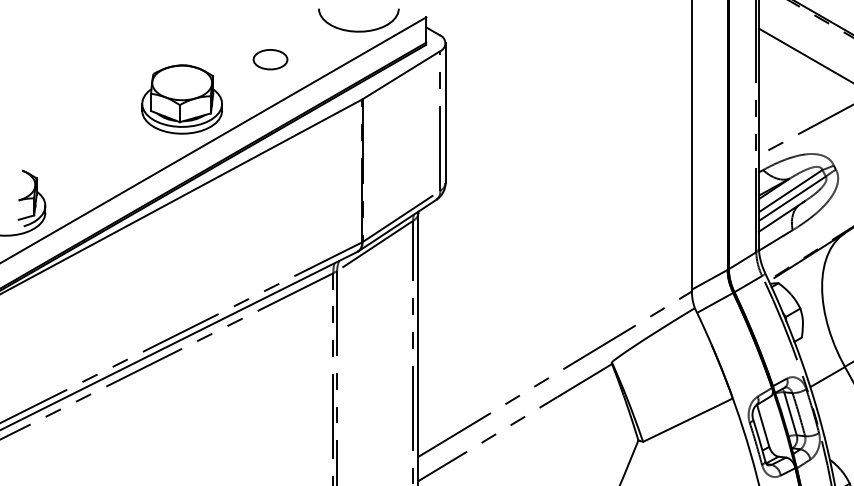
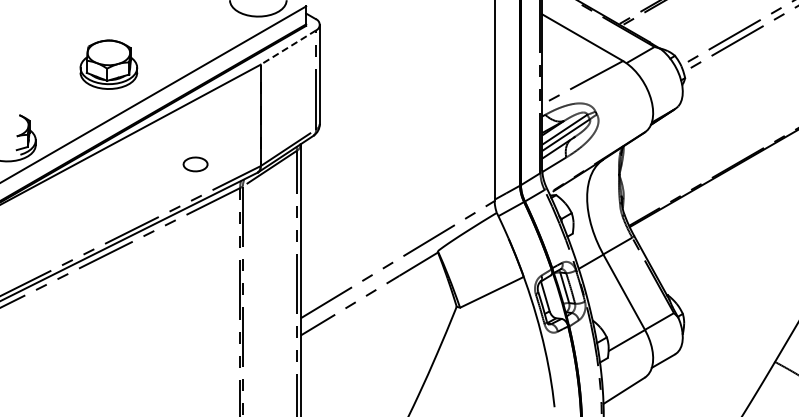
part: (270, 59) -> (195, 164), moved
line: (401, 75) -> (288, 47), solid -> dashed
part: (181, 99) -> (108, 64), moved

